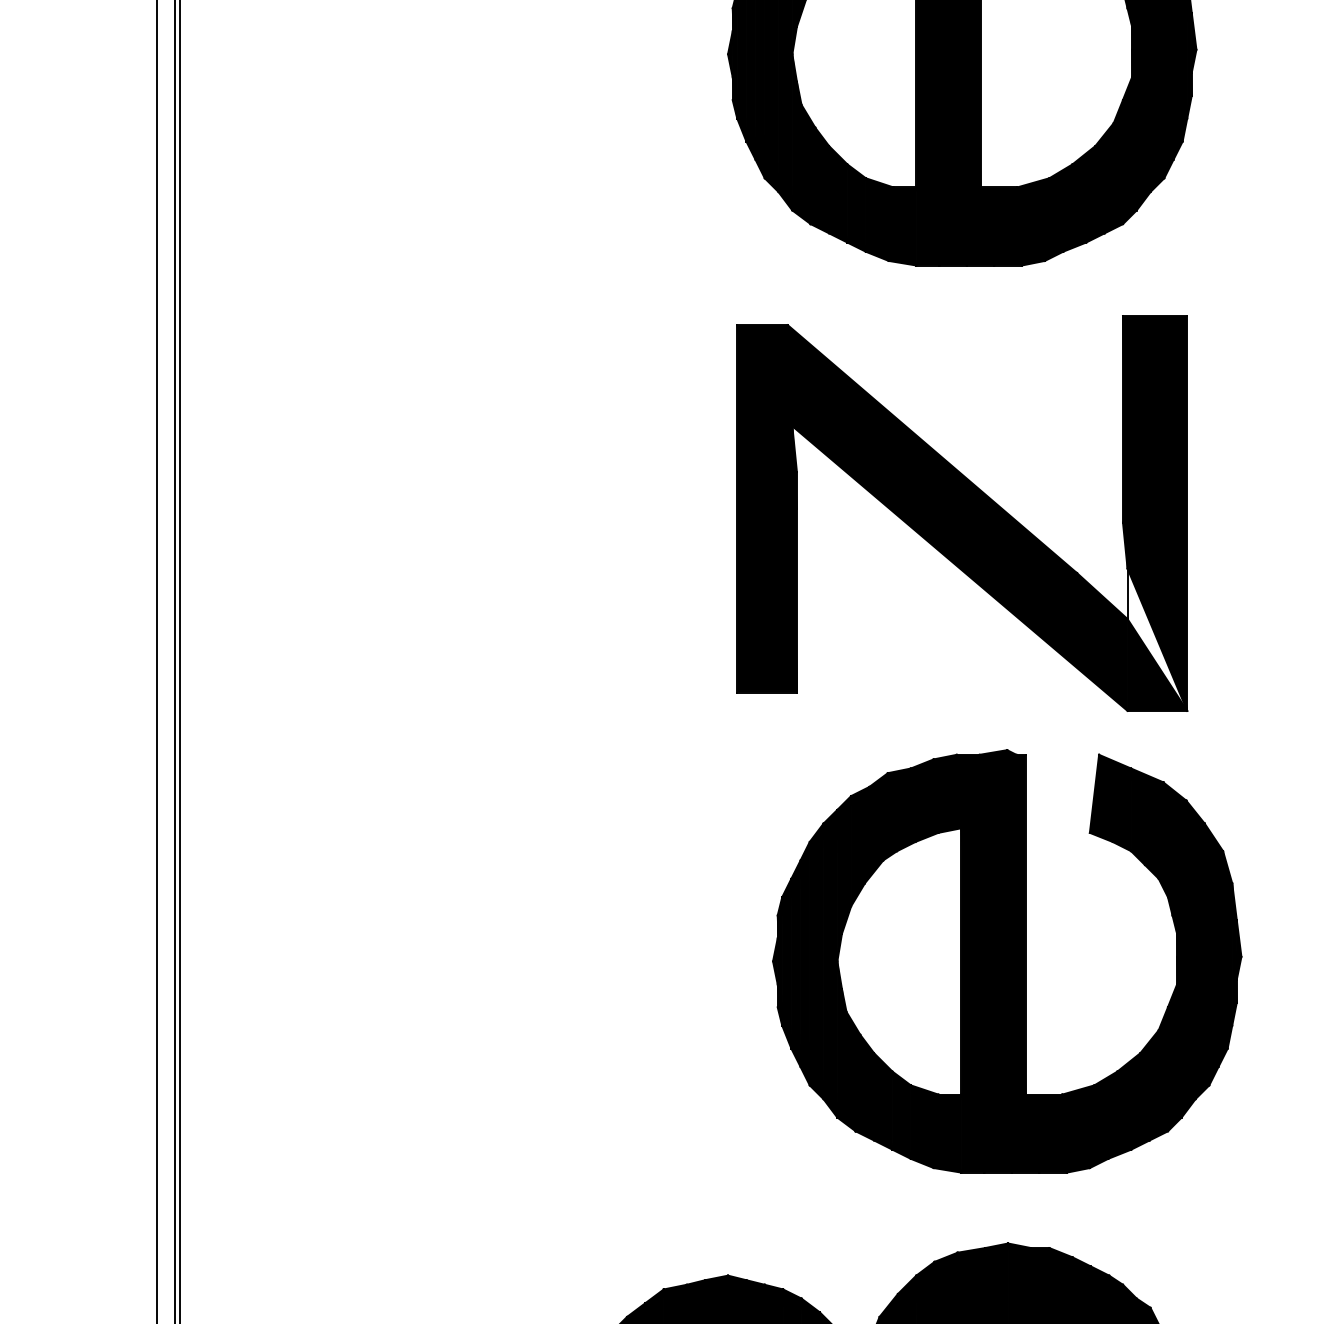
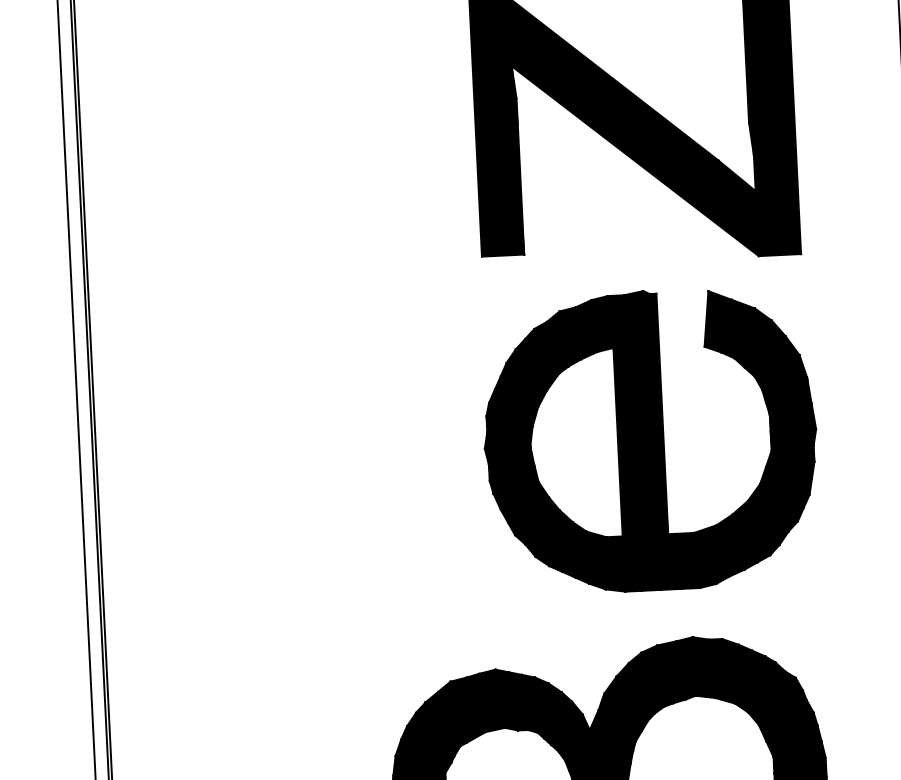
fill: (1157, 639) -> (777, 204), added
part: (1007, 961) -> (650, 440), moved

